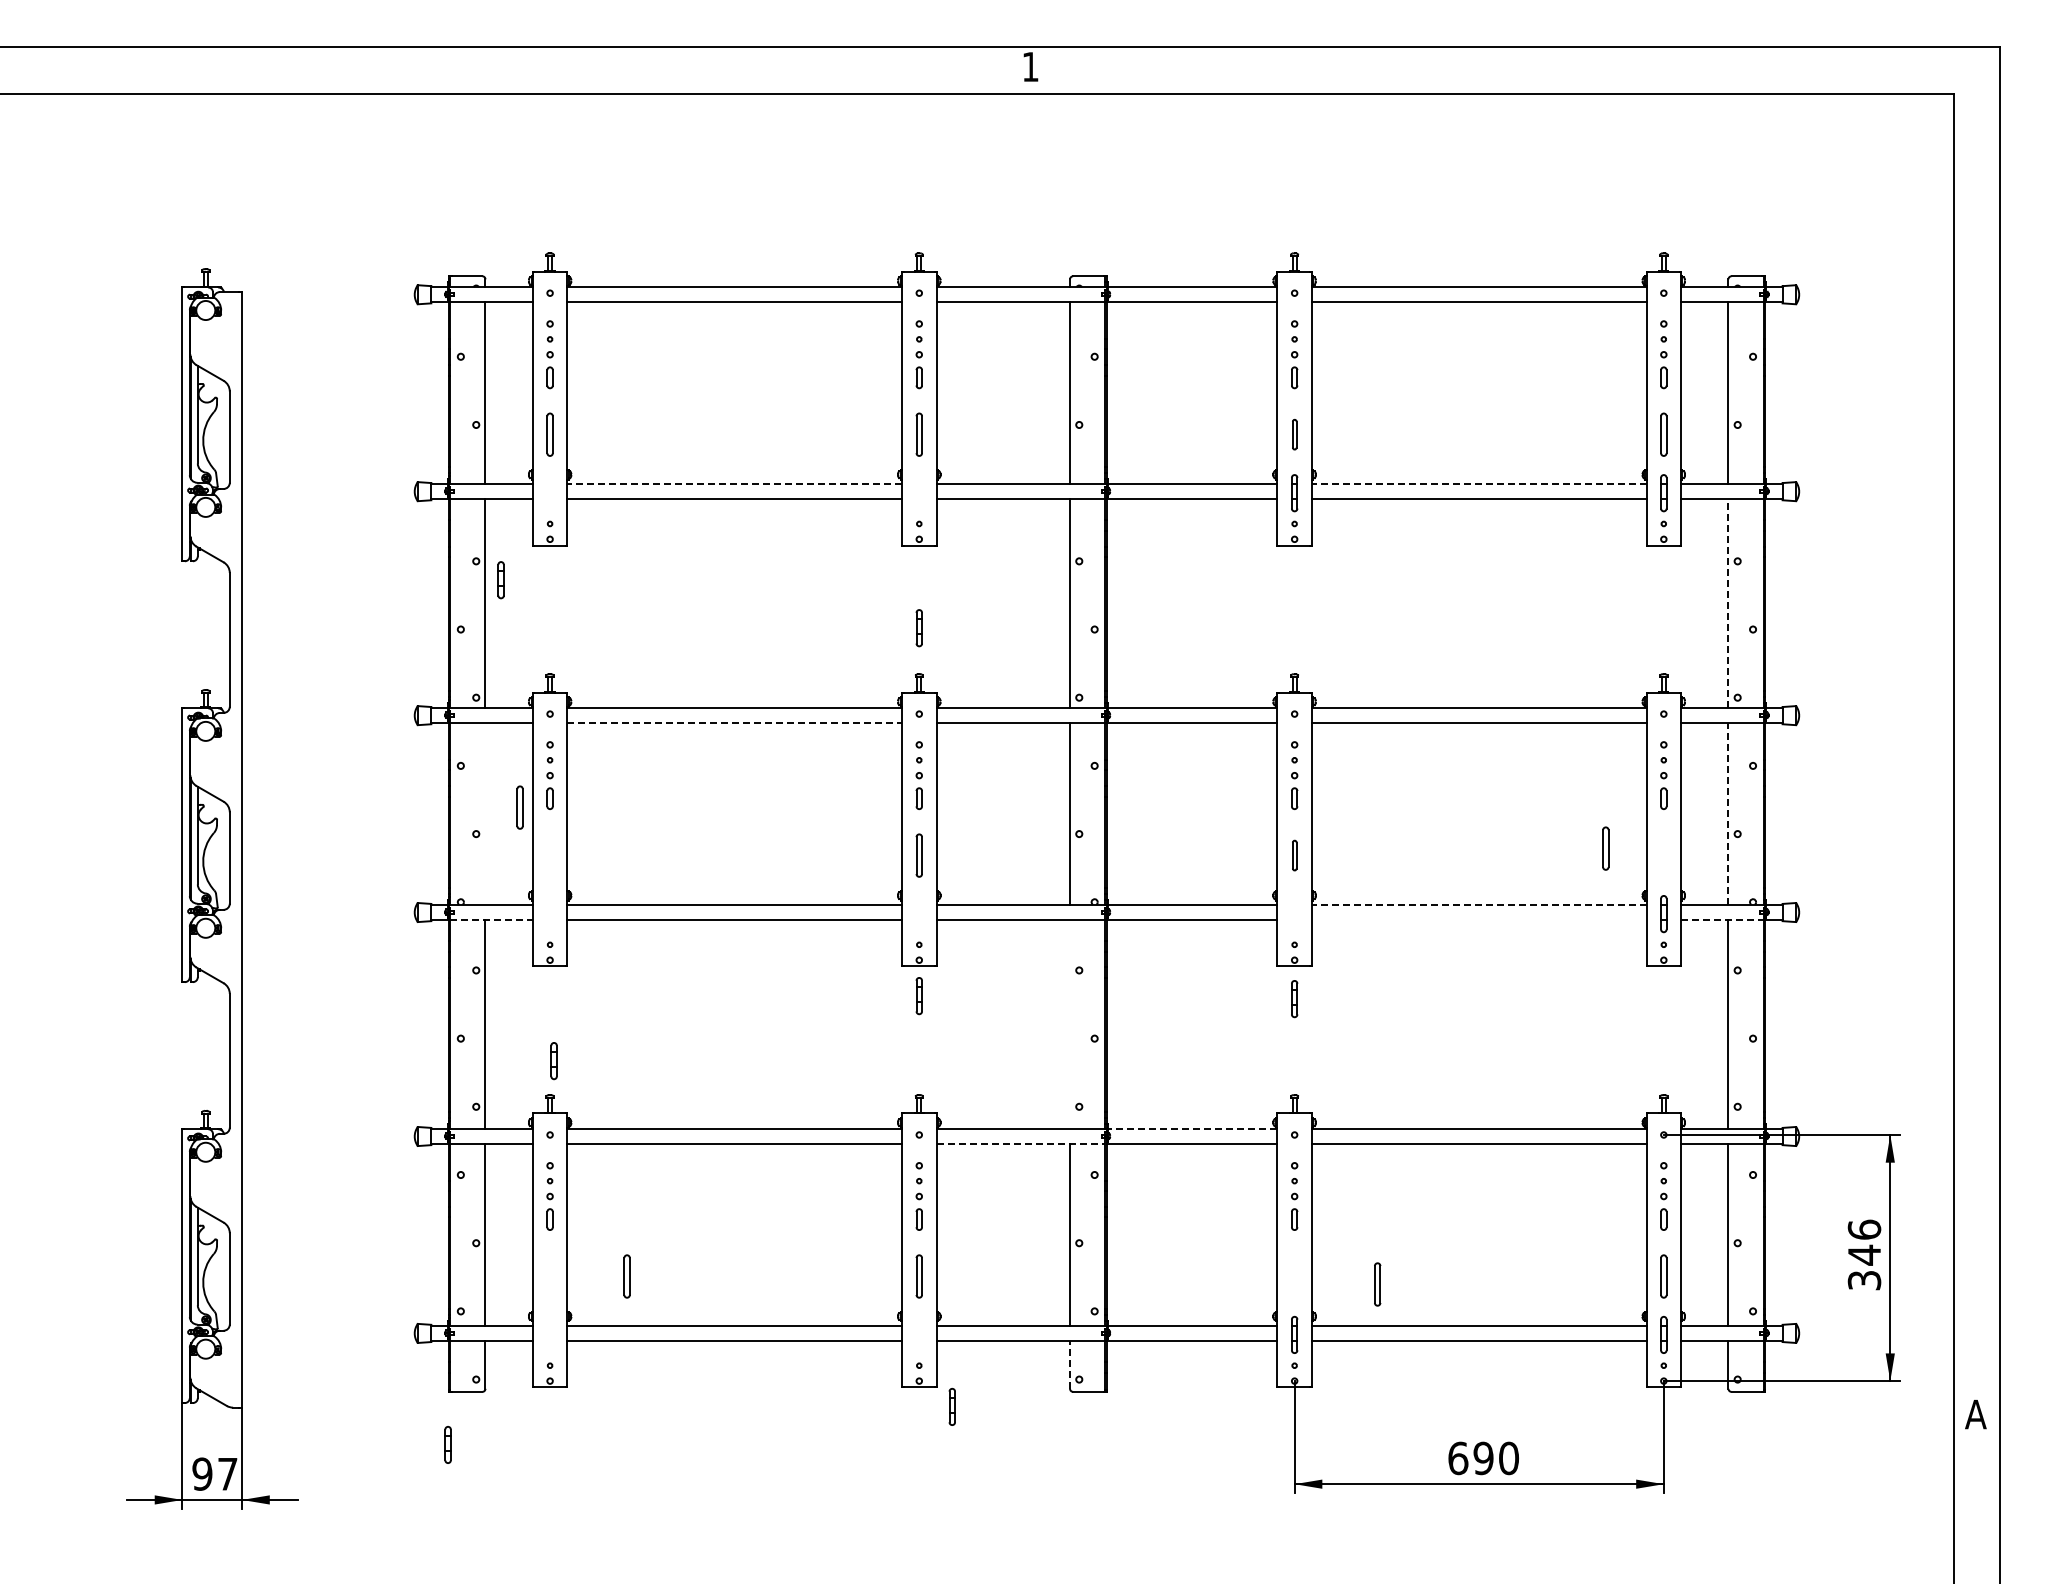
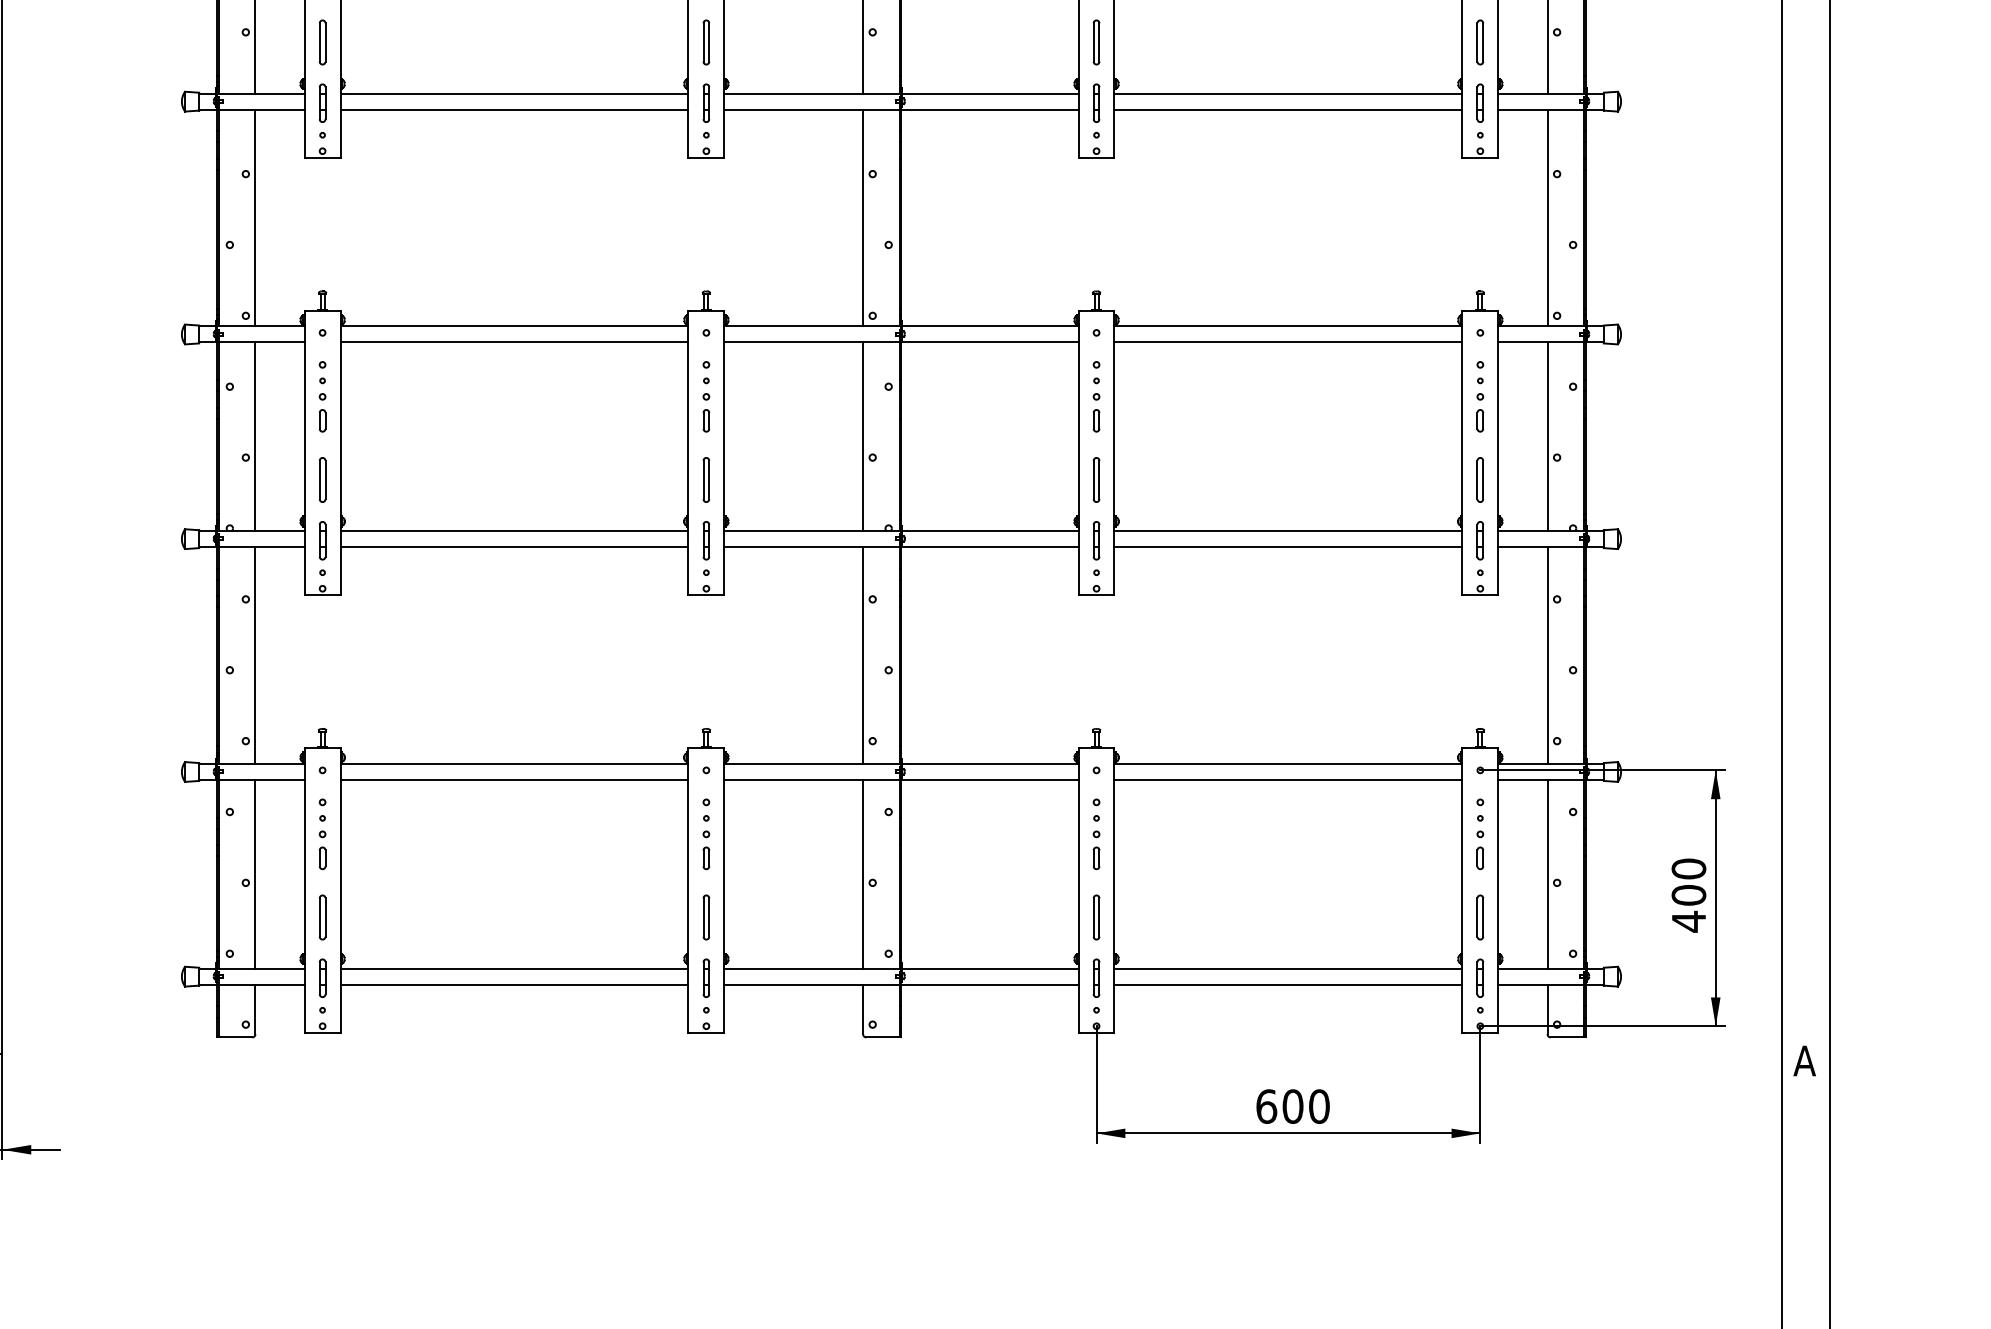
part: (1294, 434) -> (1096, 42), size x1.43
line: (734, 483) -> (514, 93), dashed -> solid
line: (1478, 483) -> (1287, 93), dashed -> solid
part: (500, 580) -> (321, 103), moved
line: (1728, 603) -> (1547, 217), dashed -> solid
part: (918, 628) -> (705, 103), moved
line: (735, 723) -> (515, 342), dashed -> solid
part: (519, 807) -> (321, 479), moved
line: (485, 813) -> (255, 436), added
line: (1728, 814) -> (1547, 437), dashed -> solid
part: (1605, 848) -> (1480, 479), moved
part: (1294, 855) -> (1096, 479), size x1.43
line: (1478, 904) -> (1287, 530), dashed -> solid
line: (492, 920) -> (262, 547), dashed -> solid
line: (1478, 920) -> (1287, 547), added
line: (1722, 920) -> (1541, 547), dashed -> solid
part: (918, 996) -> (705, 541), moved
part: (1294, 999) -> (1096, 541), moved
line: (1070, 1024) -> (863, 655), added
part: (553, 1061) -> (321, 541), moved
line: (1192, 1128) -> (990, 763), dashed -> solid
line: (1021, 1144) -> (812, 780), dashed -> solid
text: (1864, 1255) -> (1688, 895), 346 -> 400
part: (626, 1276) -> (321, 917), moved
part: (1377, 1284) -> (1096, 917), moved
line: (1070, 1364) -> (863, 1008), dashed -> solid
part: (951, 1406) -> (705, 977), moved
part: (447, 1444) -> (321, 977), moved
text: (1483, 1458) -> (1292, 1106), 690 -> 600

